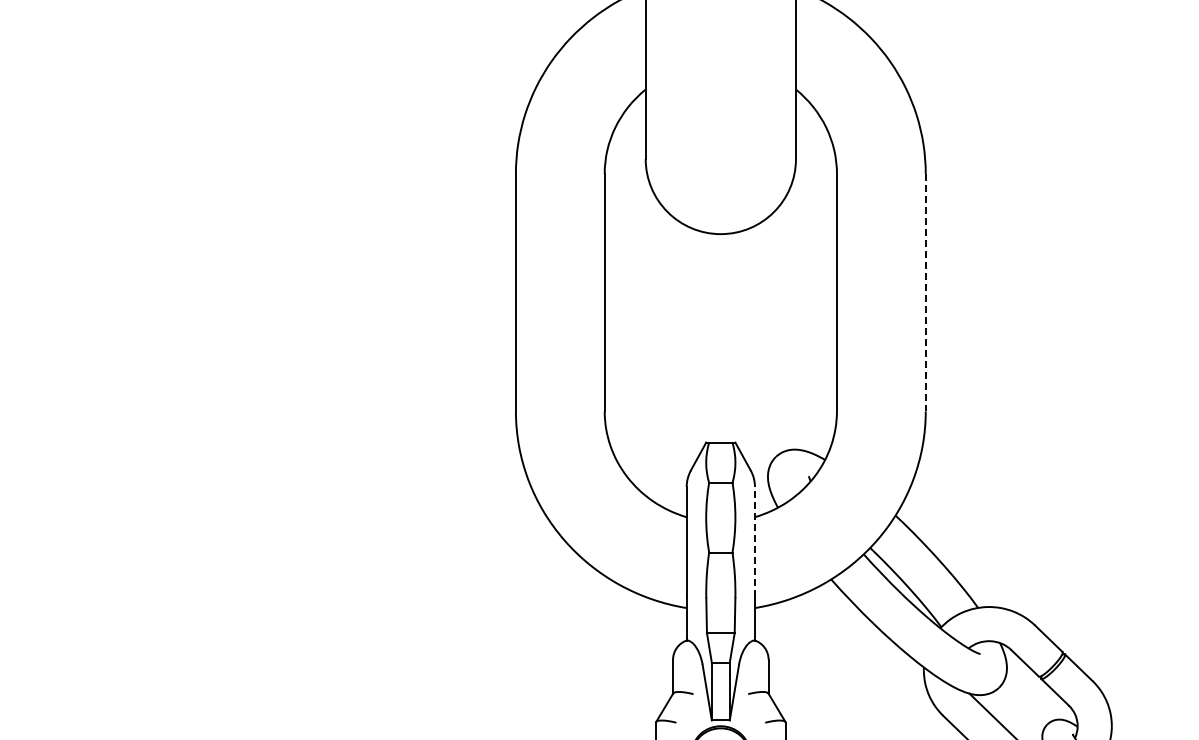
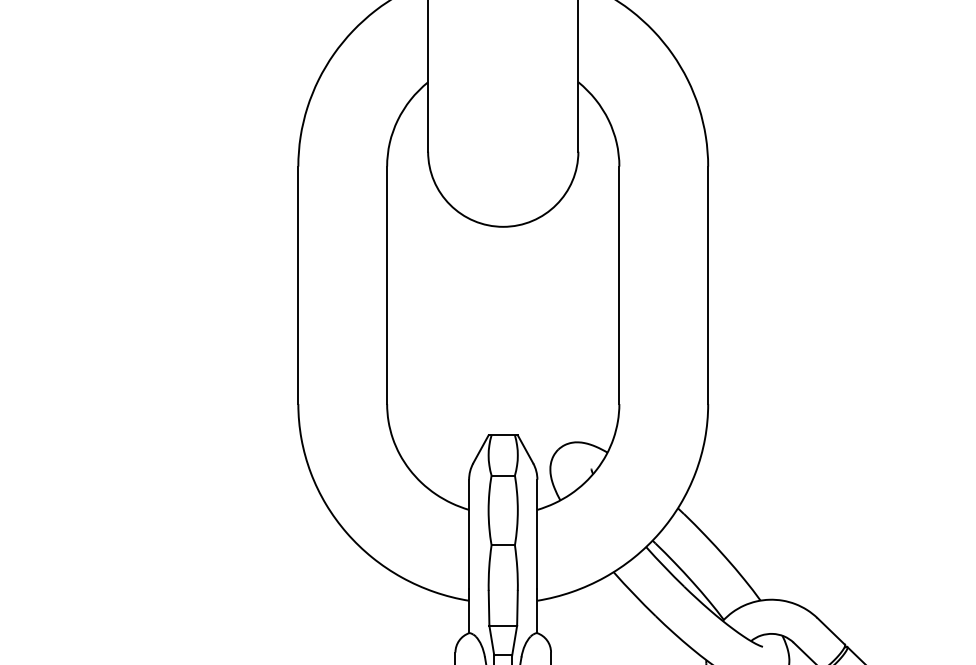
line: (925, 292) -> (707, 285), dashed -> solid
line: (755, 541) -> (537, 534), dashed -> solid

